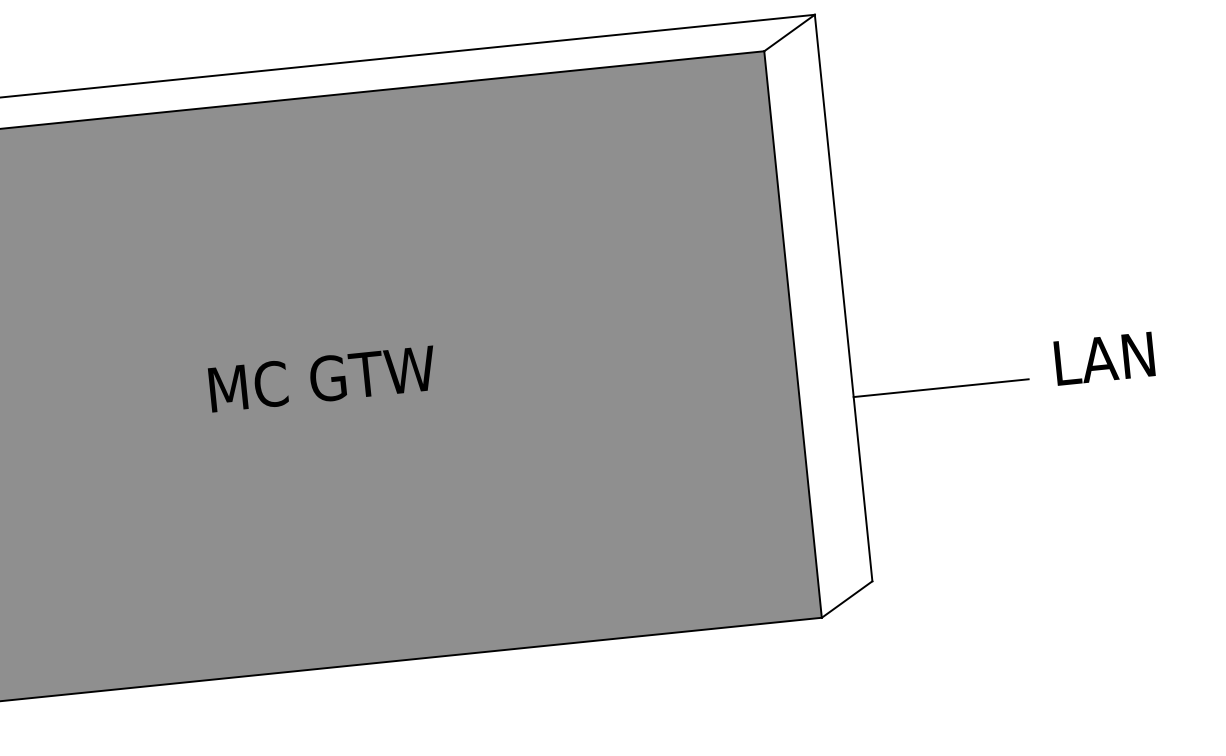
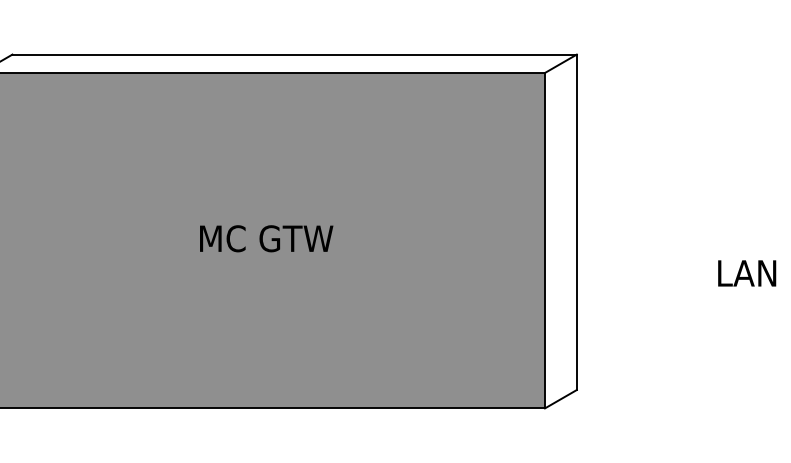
text: (1105, 358) -> (747, 273), moved
line: (940, 387) -> (628, 280), removed

